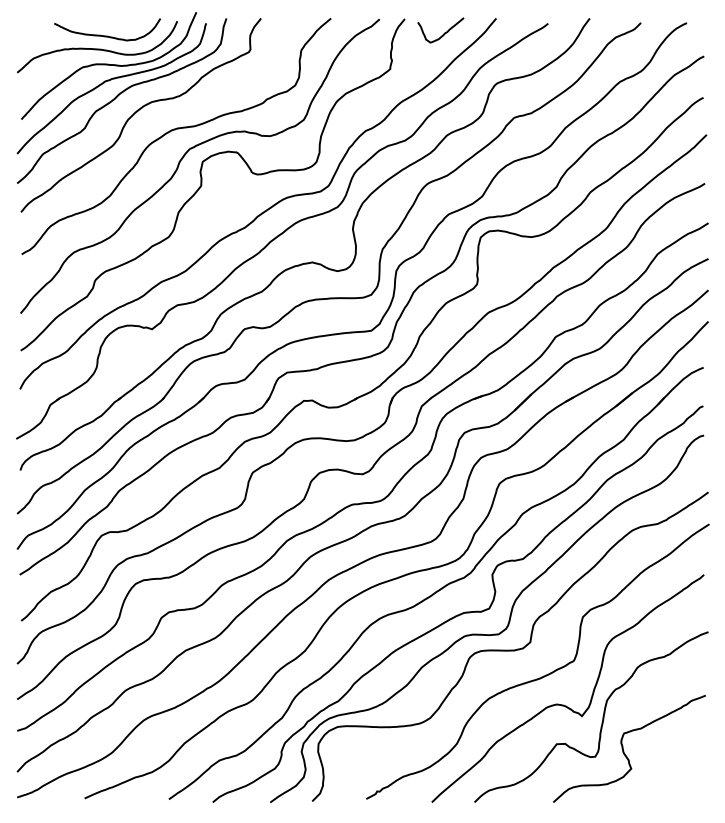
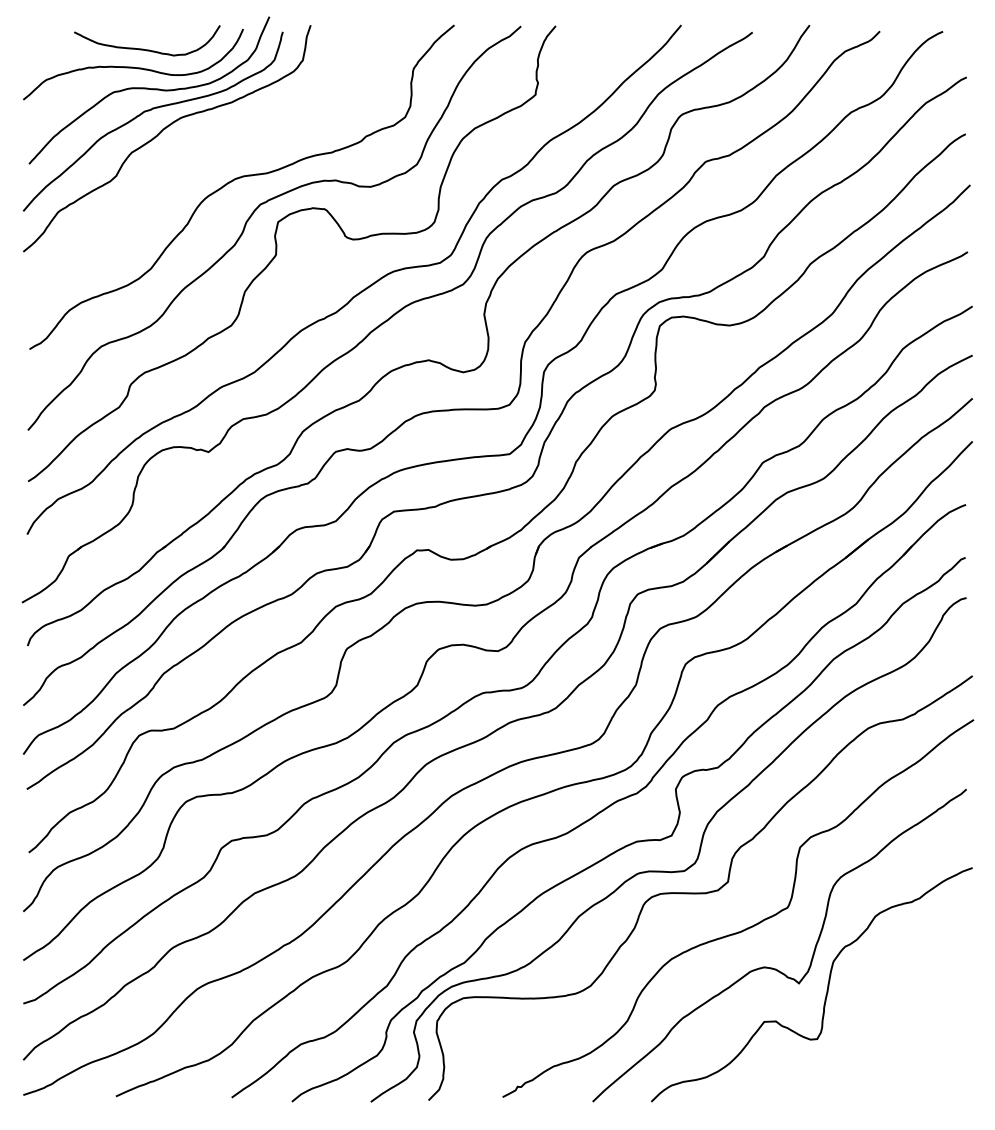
curve: (444, 33) -> (609, 45), removed
curve: (139, 110) -> (191, 151), removed
curve: (623, 749) -> (856, 1029), removed

